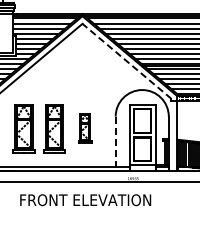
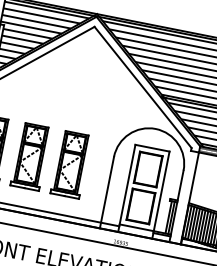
line: (126, 61) -> (142, 87), dashed -> solid
part: (84, 128) -> (70, 164), size x1.67
line: (115, 144) -> (106, 193), dashed -> solid

